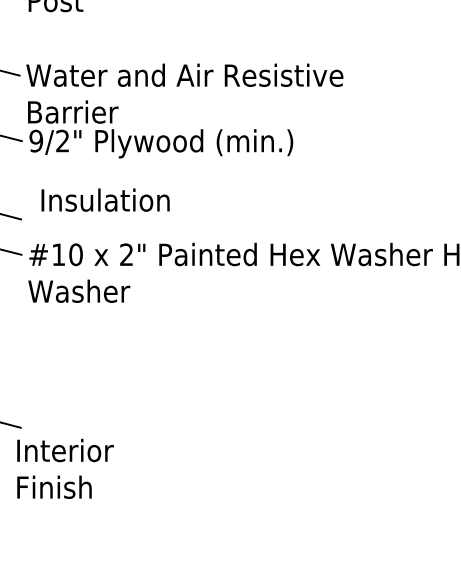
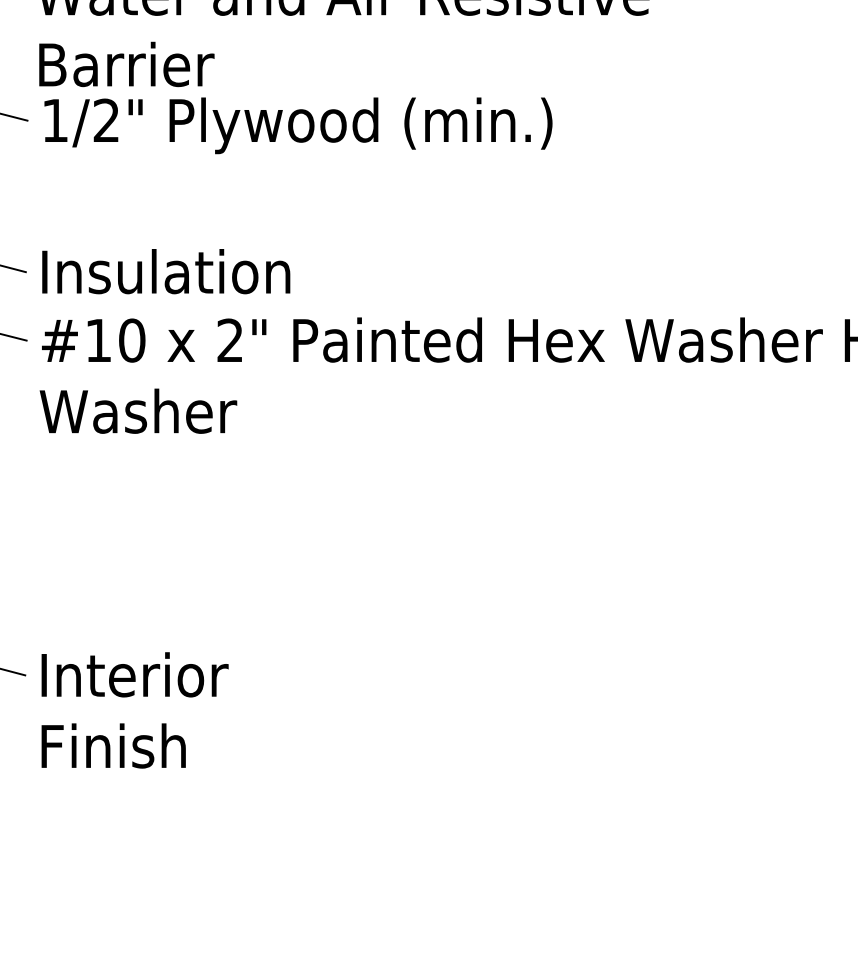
text: (36, 140) -> (55, 119), 9/2" -> 1/2"
text: (105, 199) -> (165, 270), moved
text: (65, 468) -> (135, 709), moved

